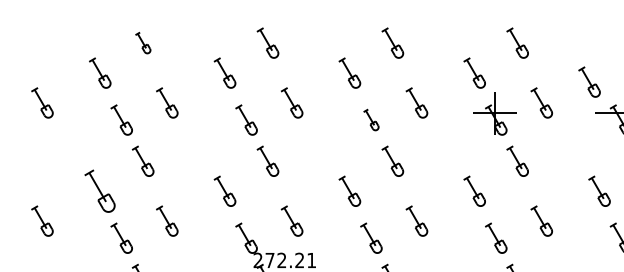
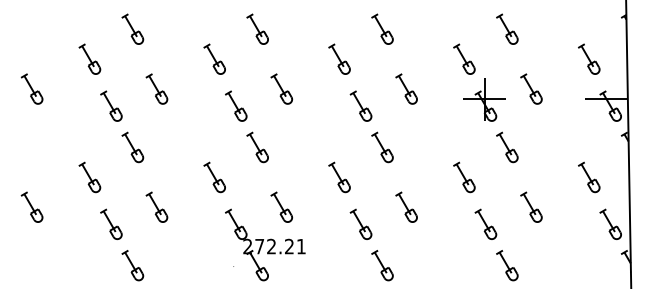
part: (142, 42) -> (132, 28), size x1.43
part: (589, 81) -> (589, 58), moved
part: (370, 119) -> (360, 105), size x1.43
part: (99, 191) -> (89, 177), size x0.71

